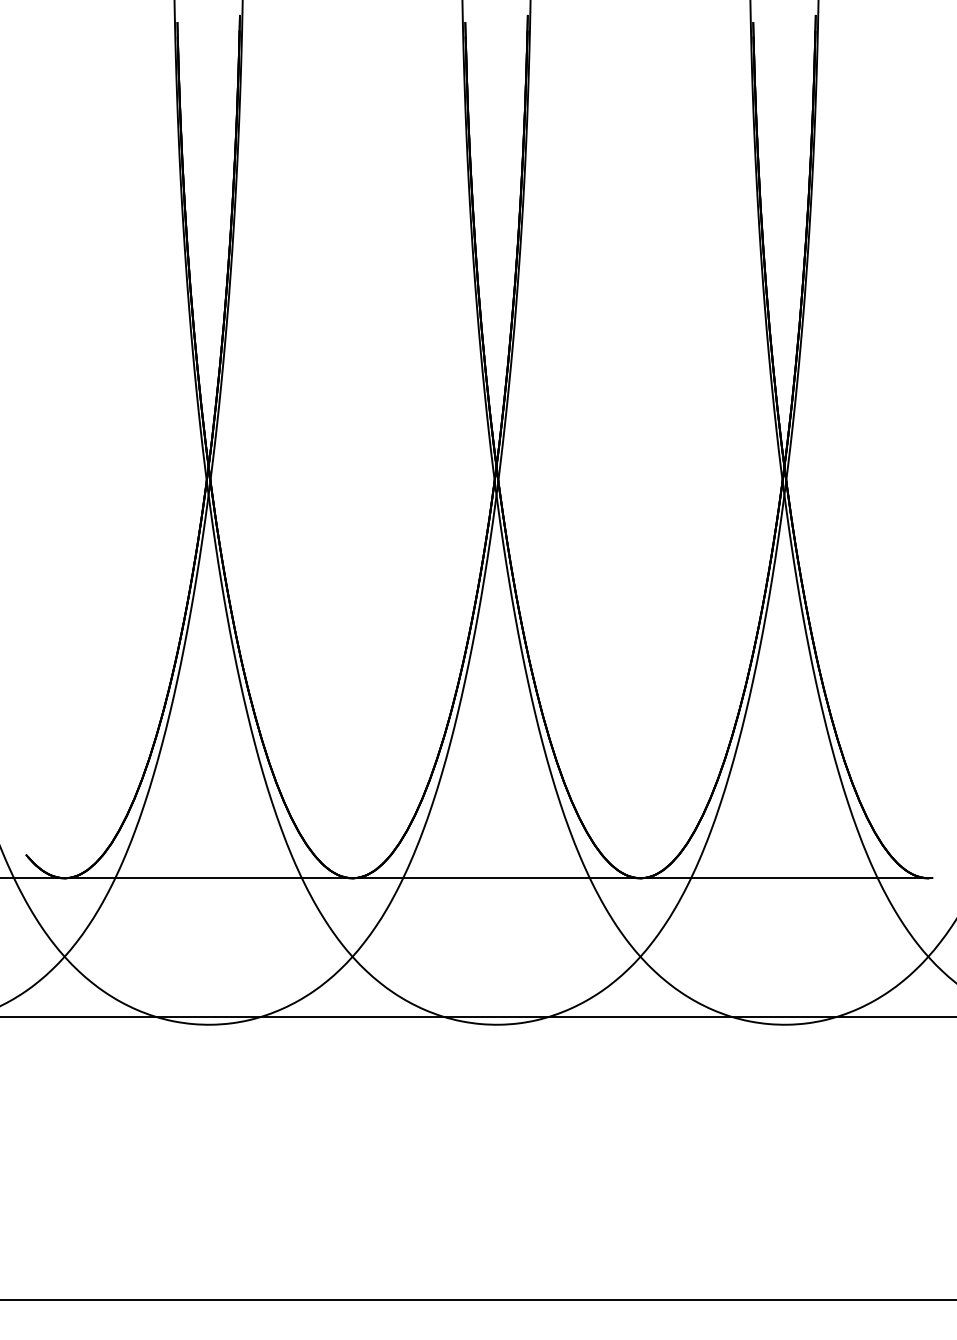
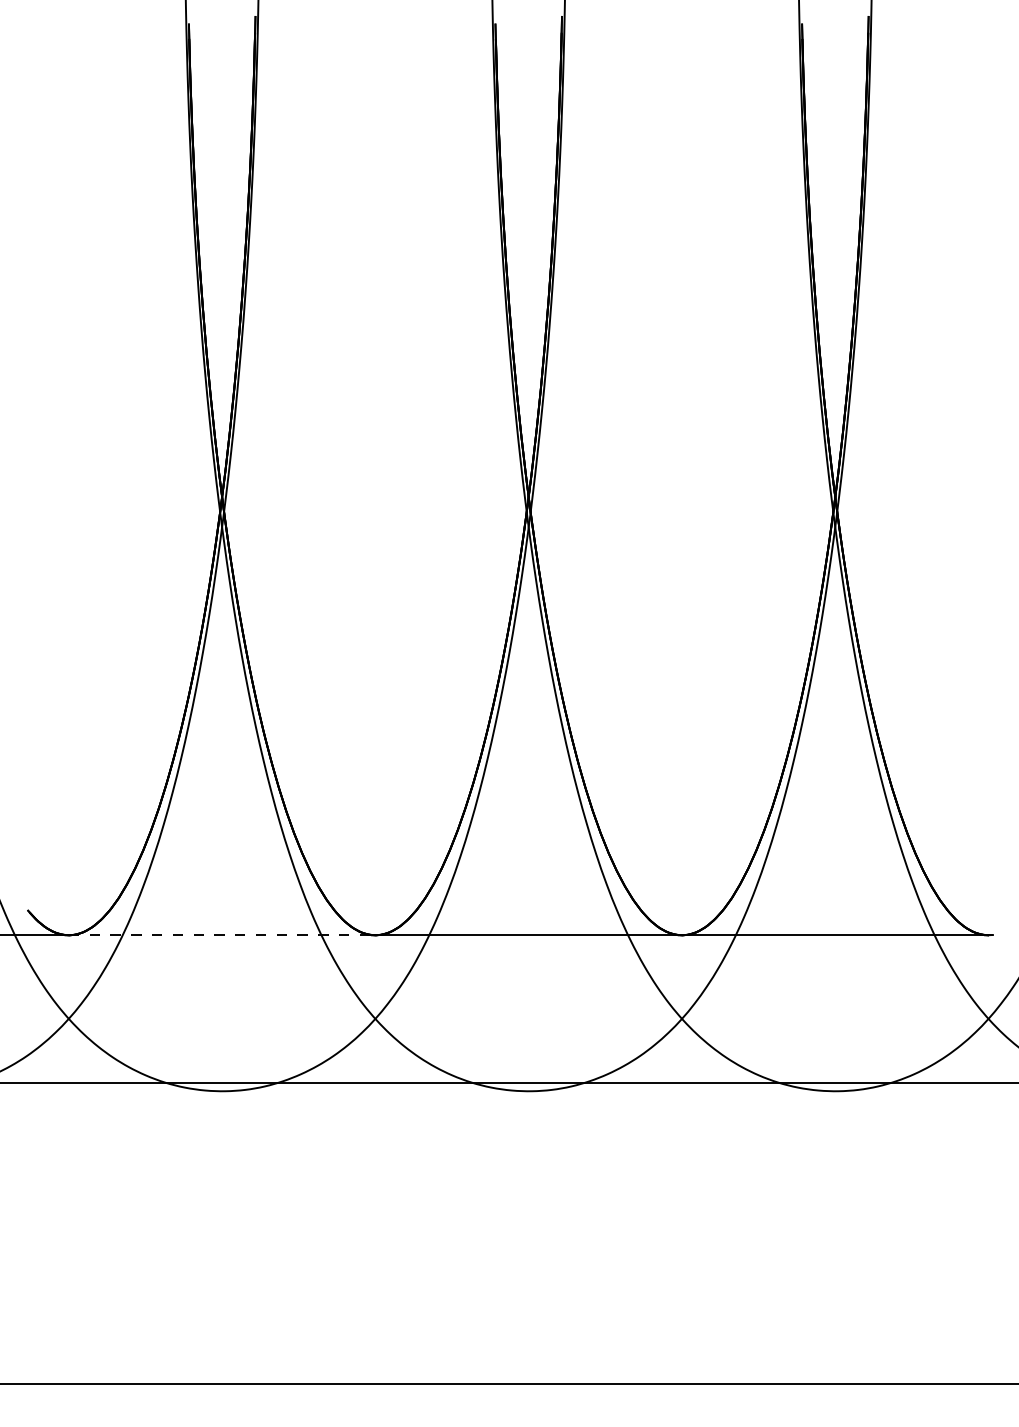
line: (208, 878) -> (222, 935), solid -> dashed

